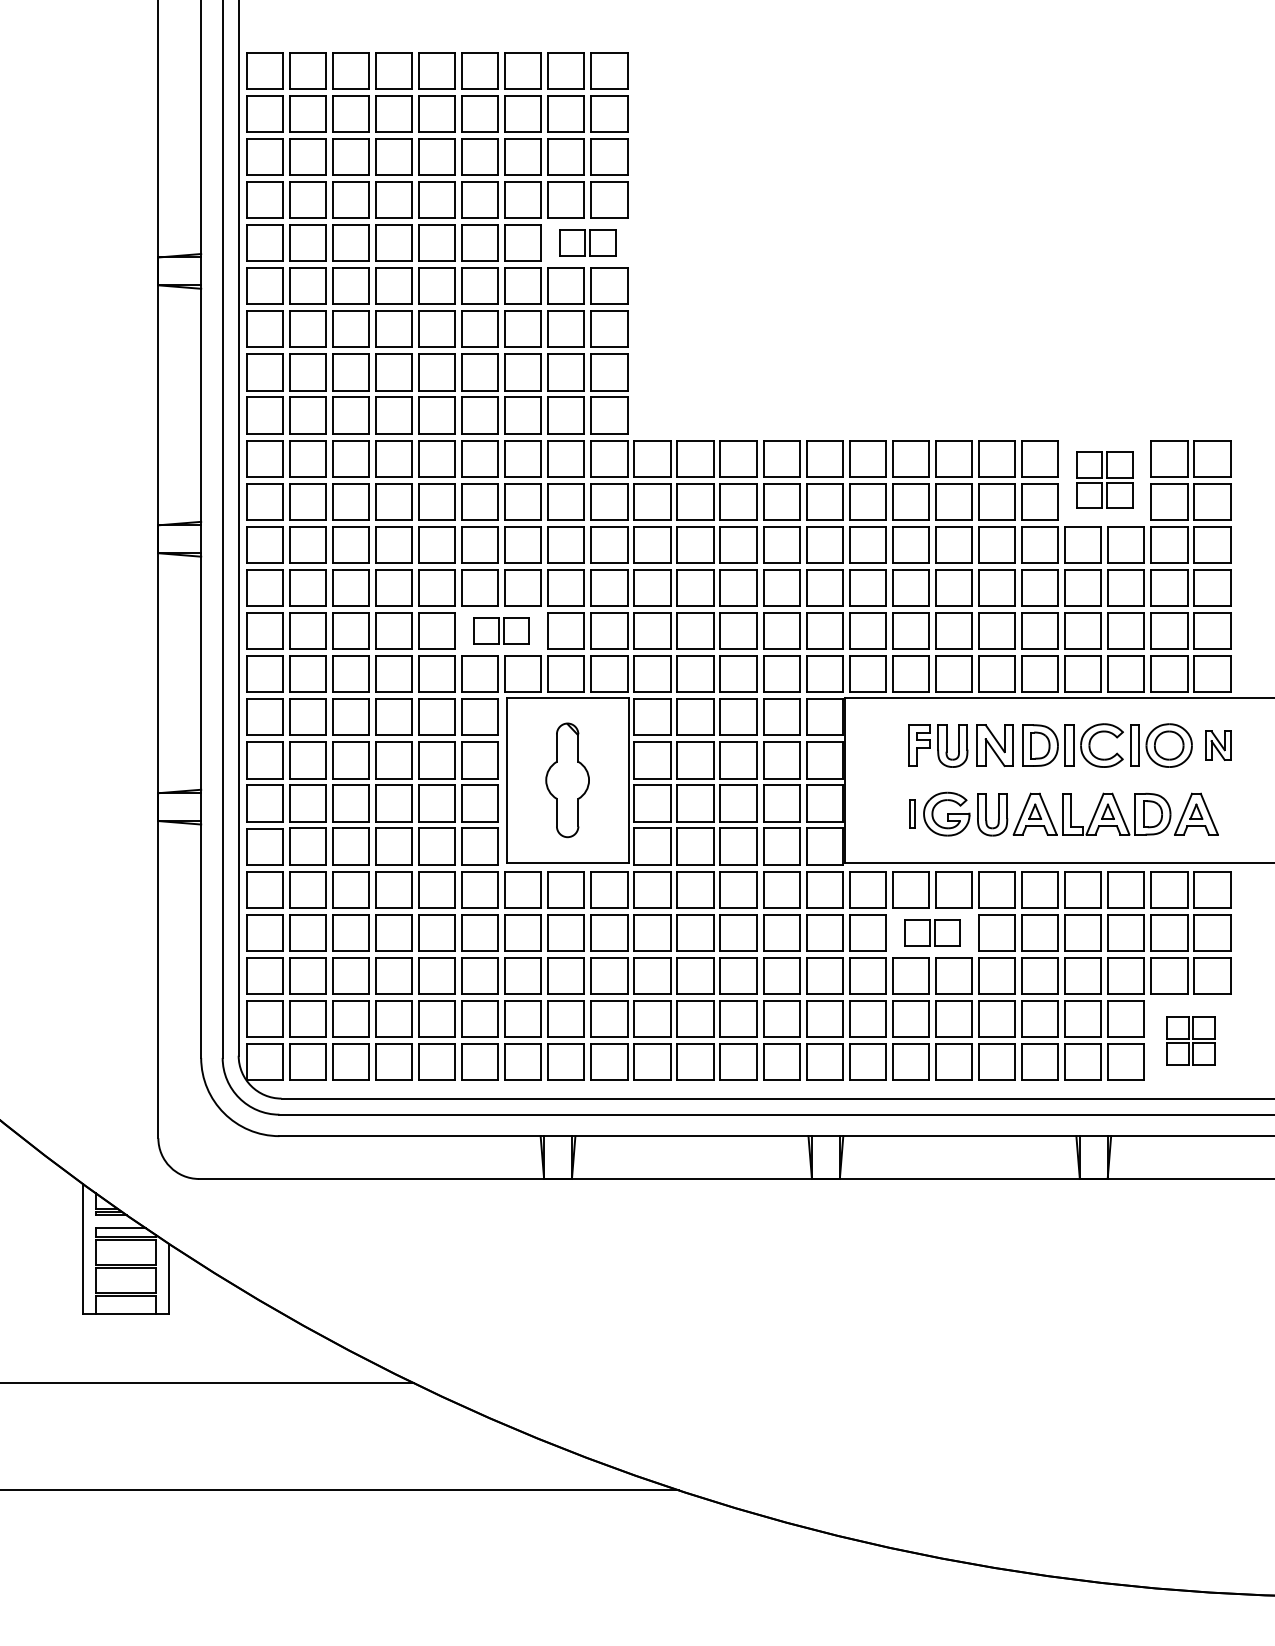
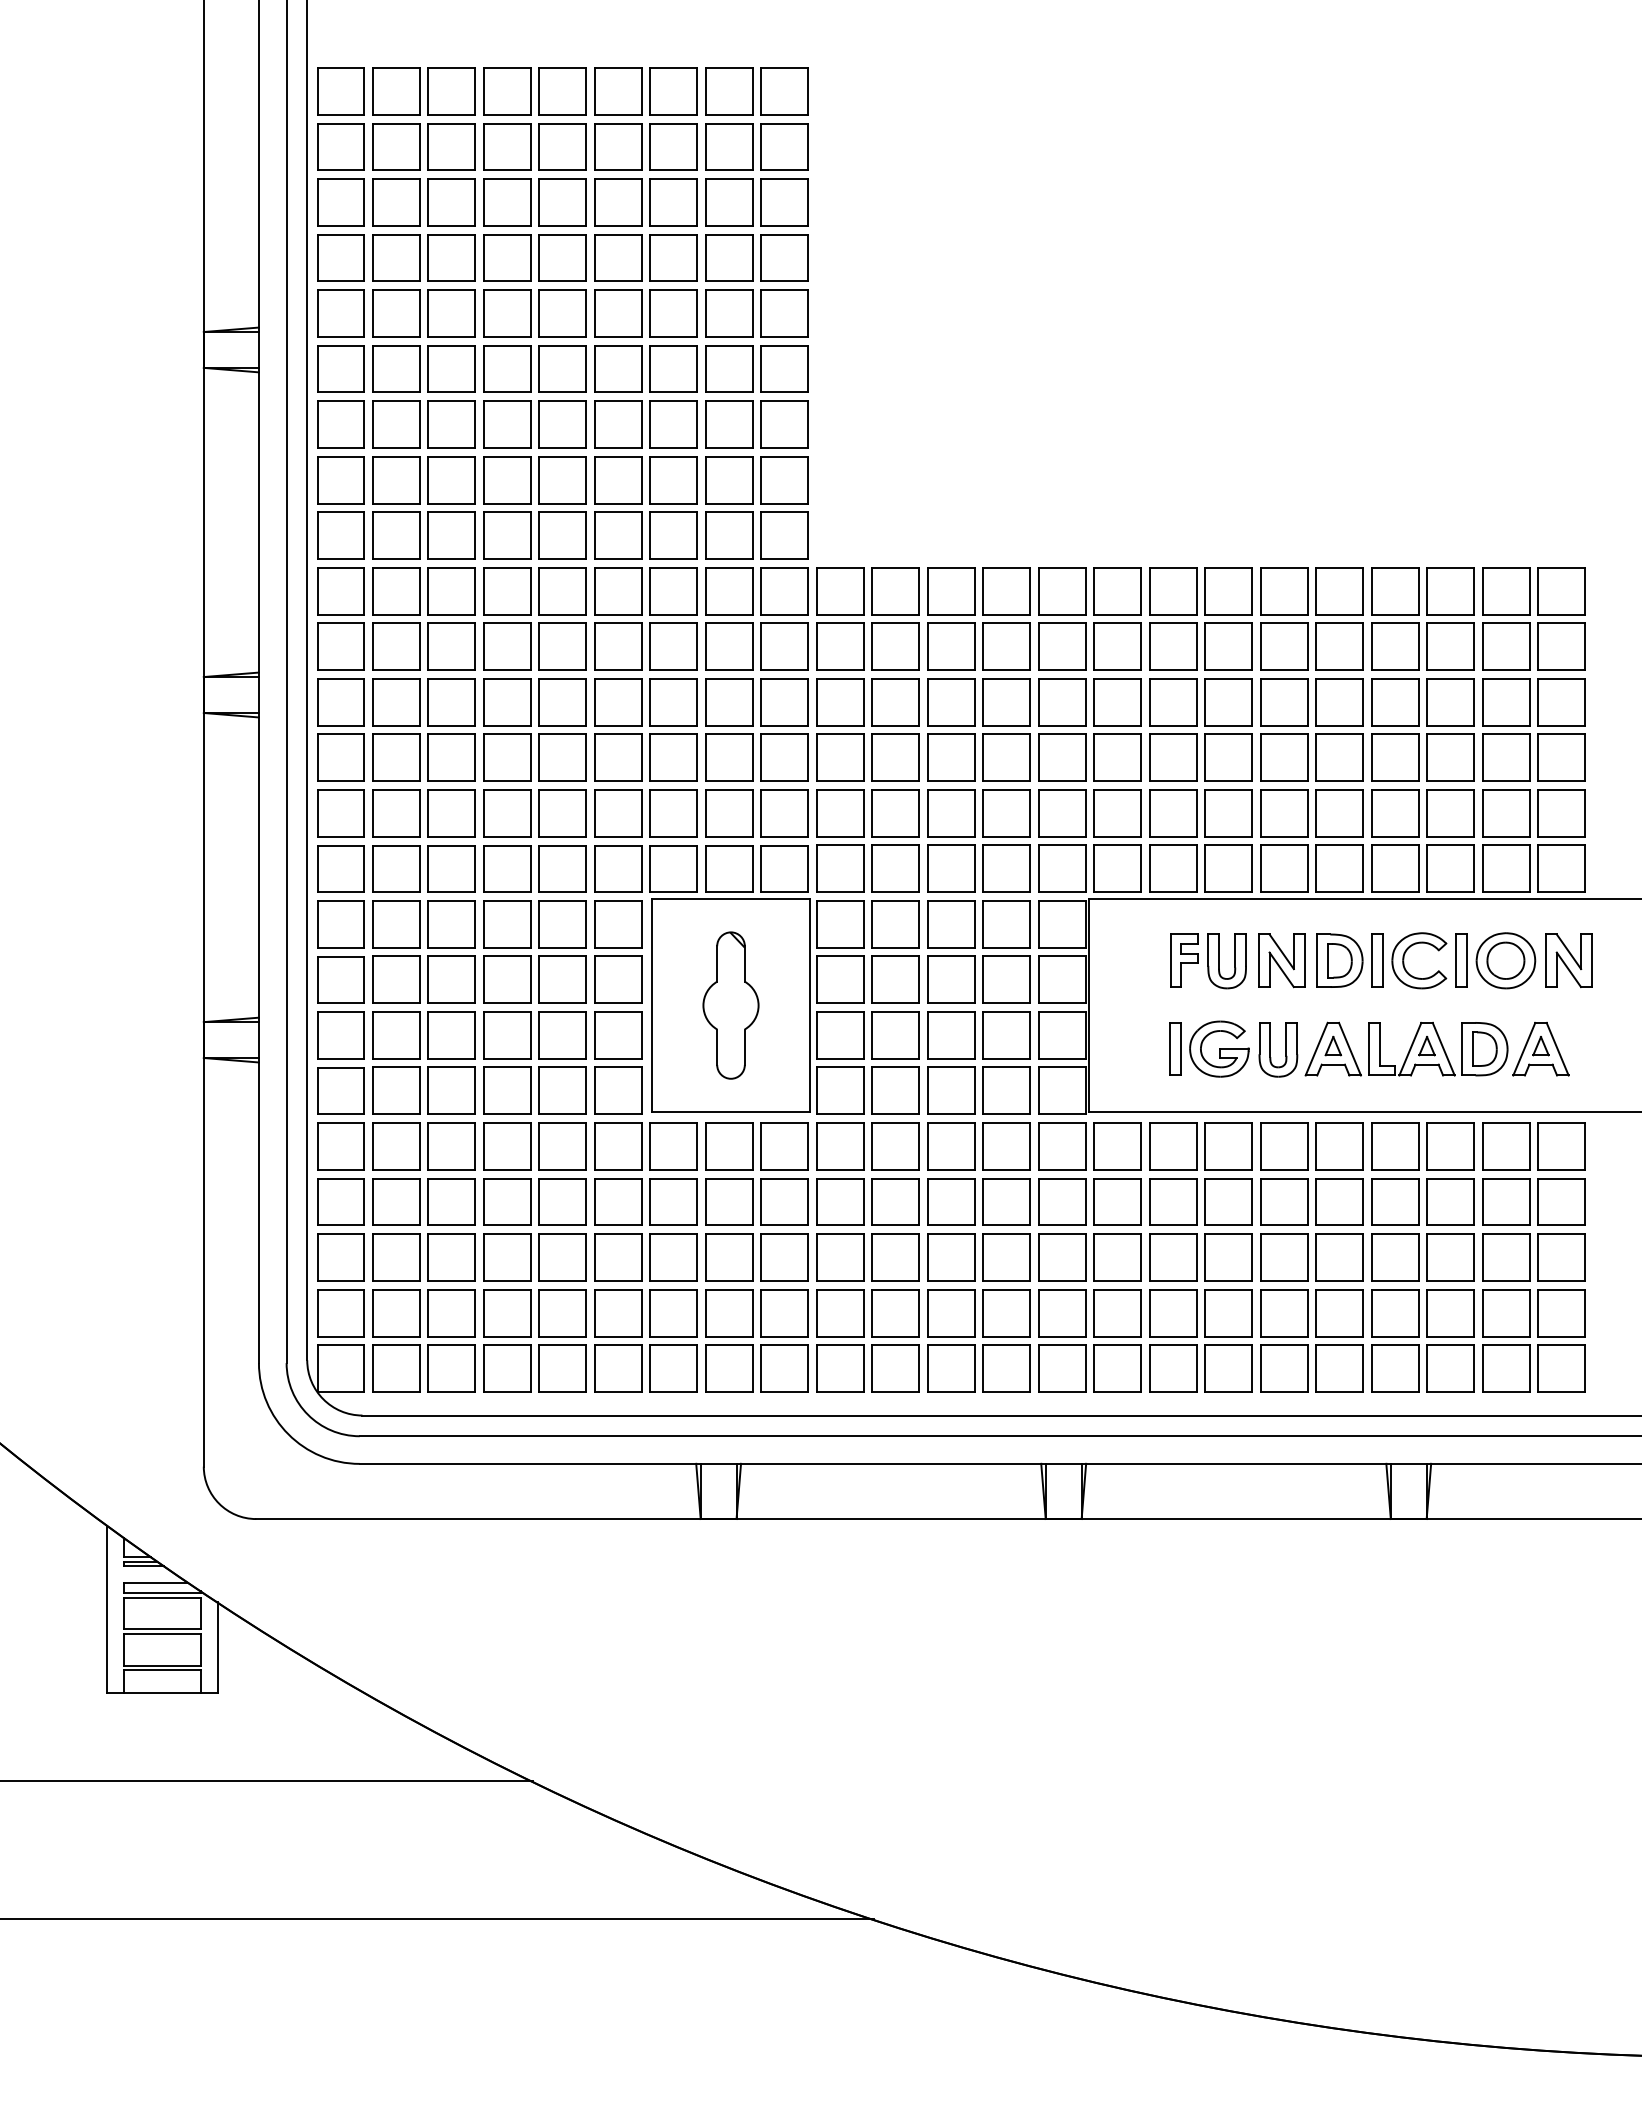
part: (587, 243) -> (756, 313), size x1.43
part: (1104, 479) -> (1422, 618), size x1.43
part: (501, 631) -> (645, 813), size x1.43
part: (1217, 745) -> (1568, 960), size x1.43
part: (912, 813) -> (1175, 1048), size x1.43
part: (932, 932) -> (1200, 1201), size x1.43
part: (1190, 1040) -> (1533, 1340), size x1.67

